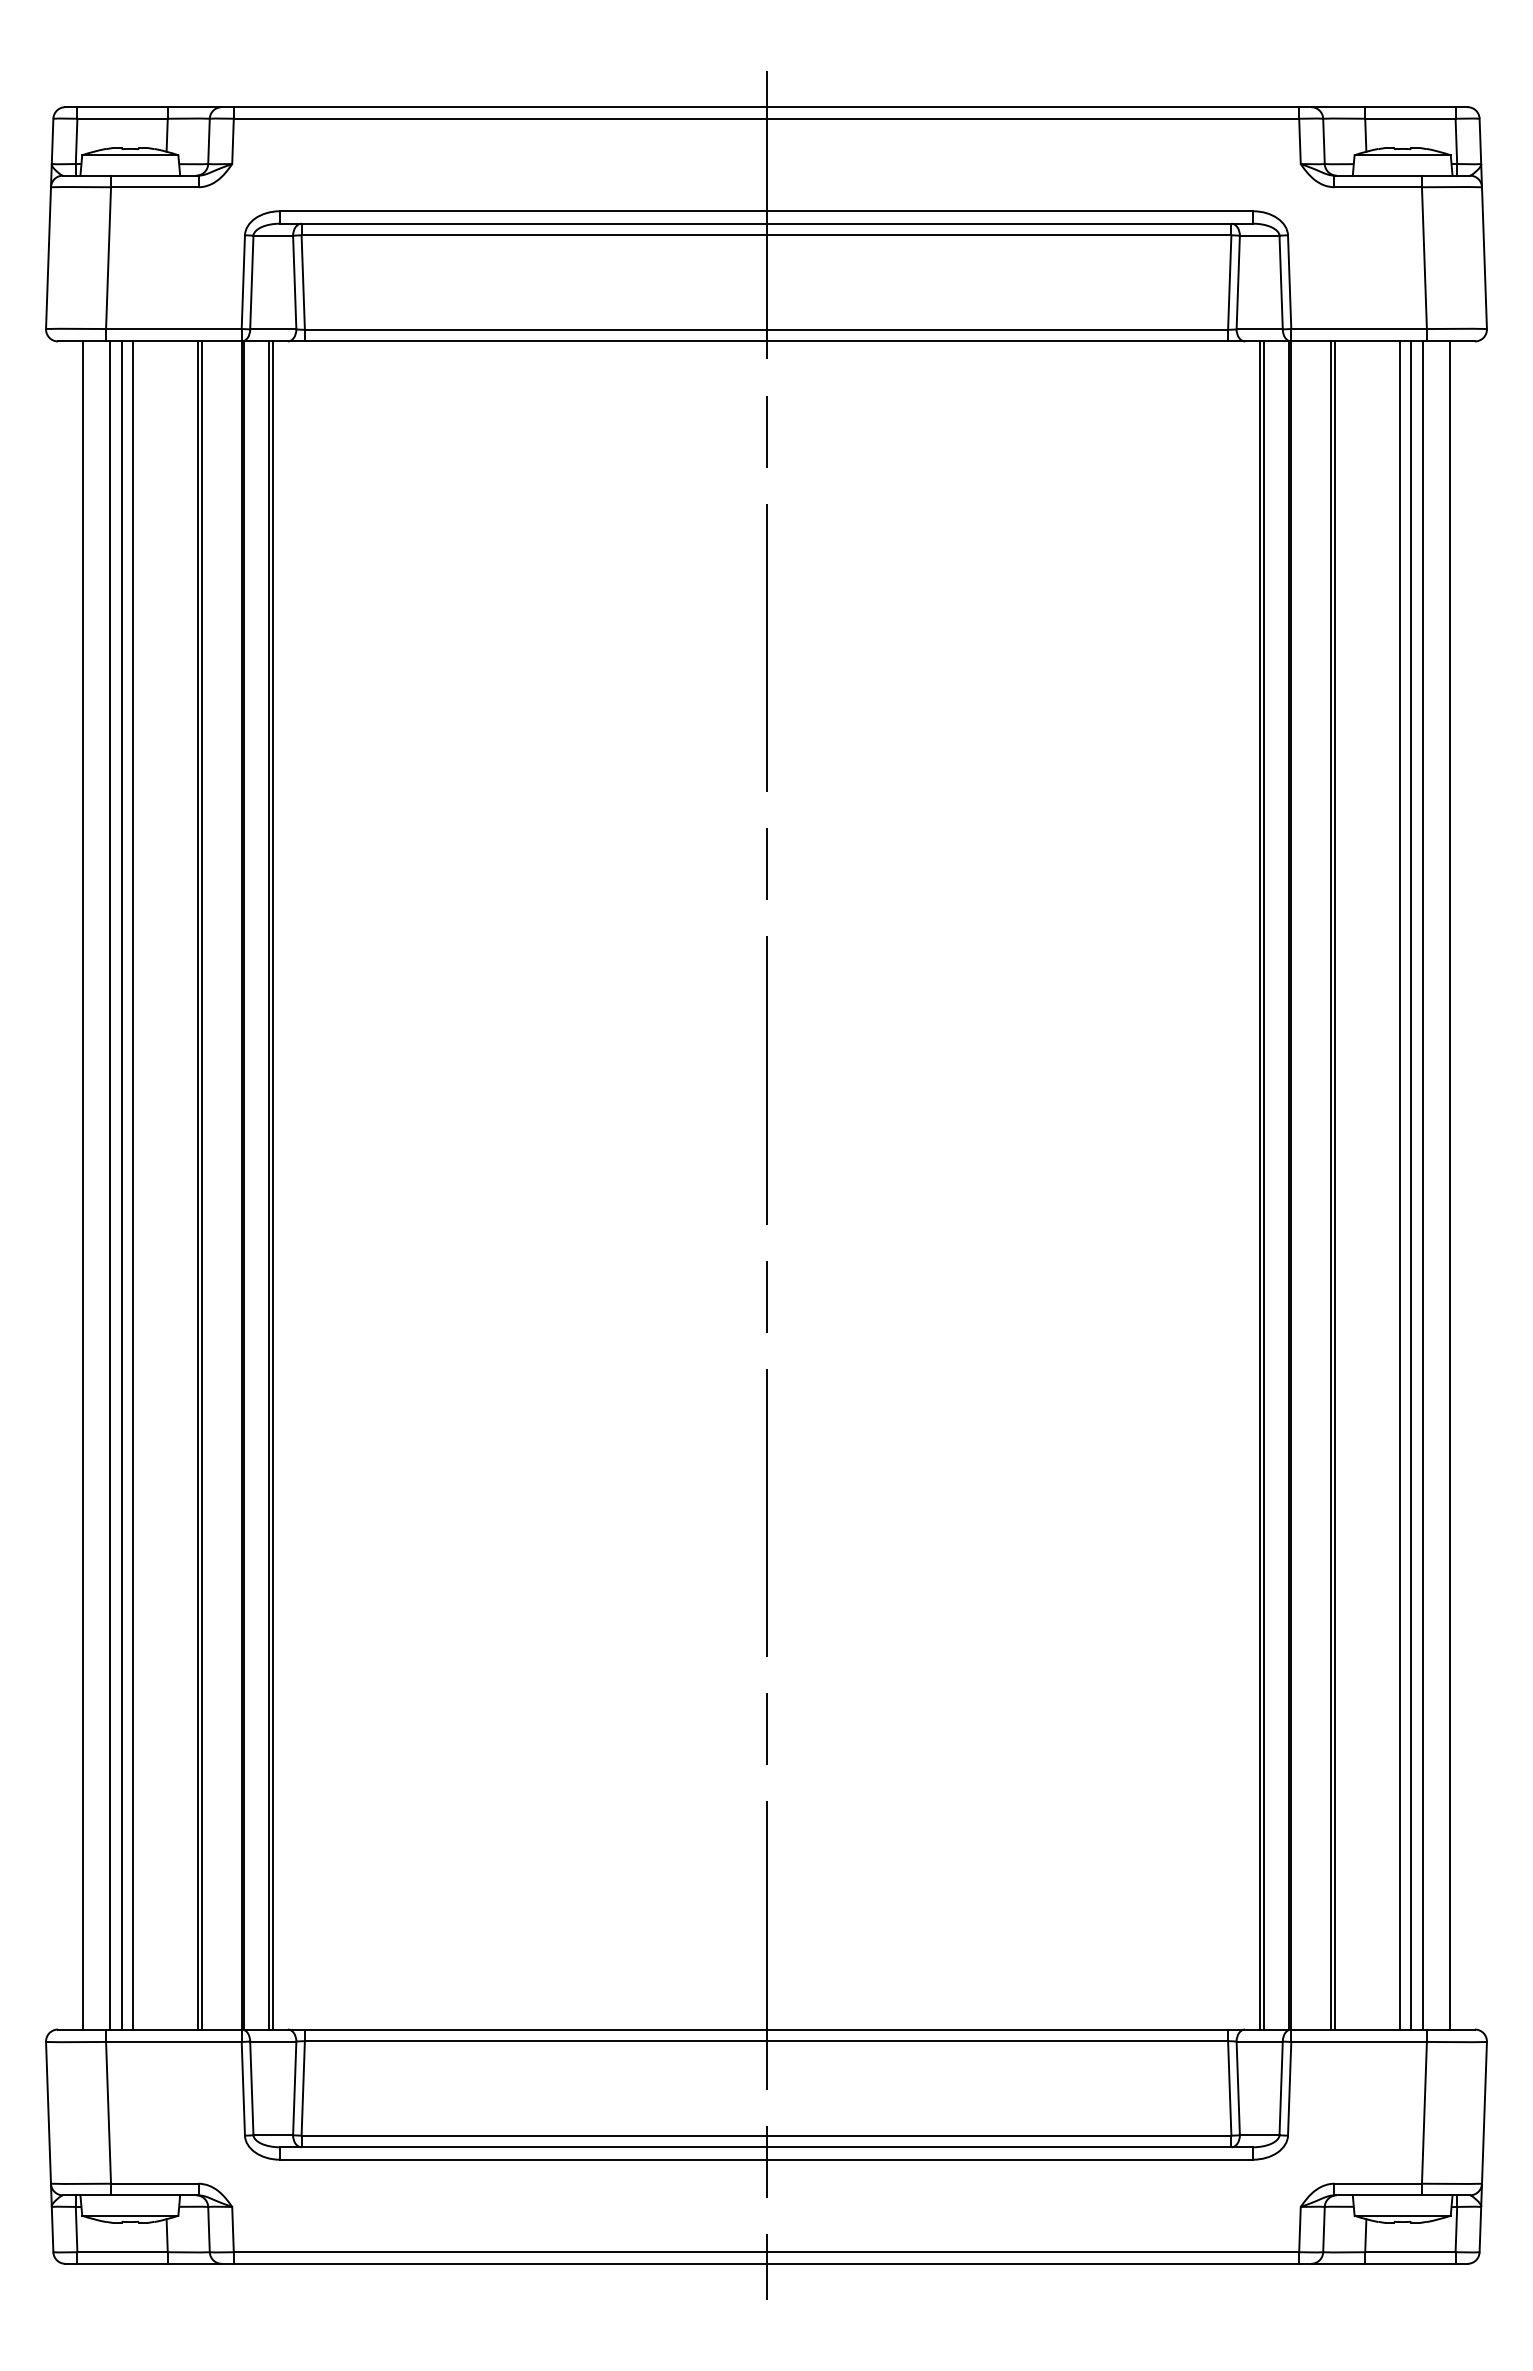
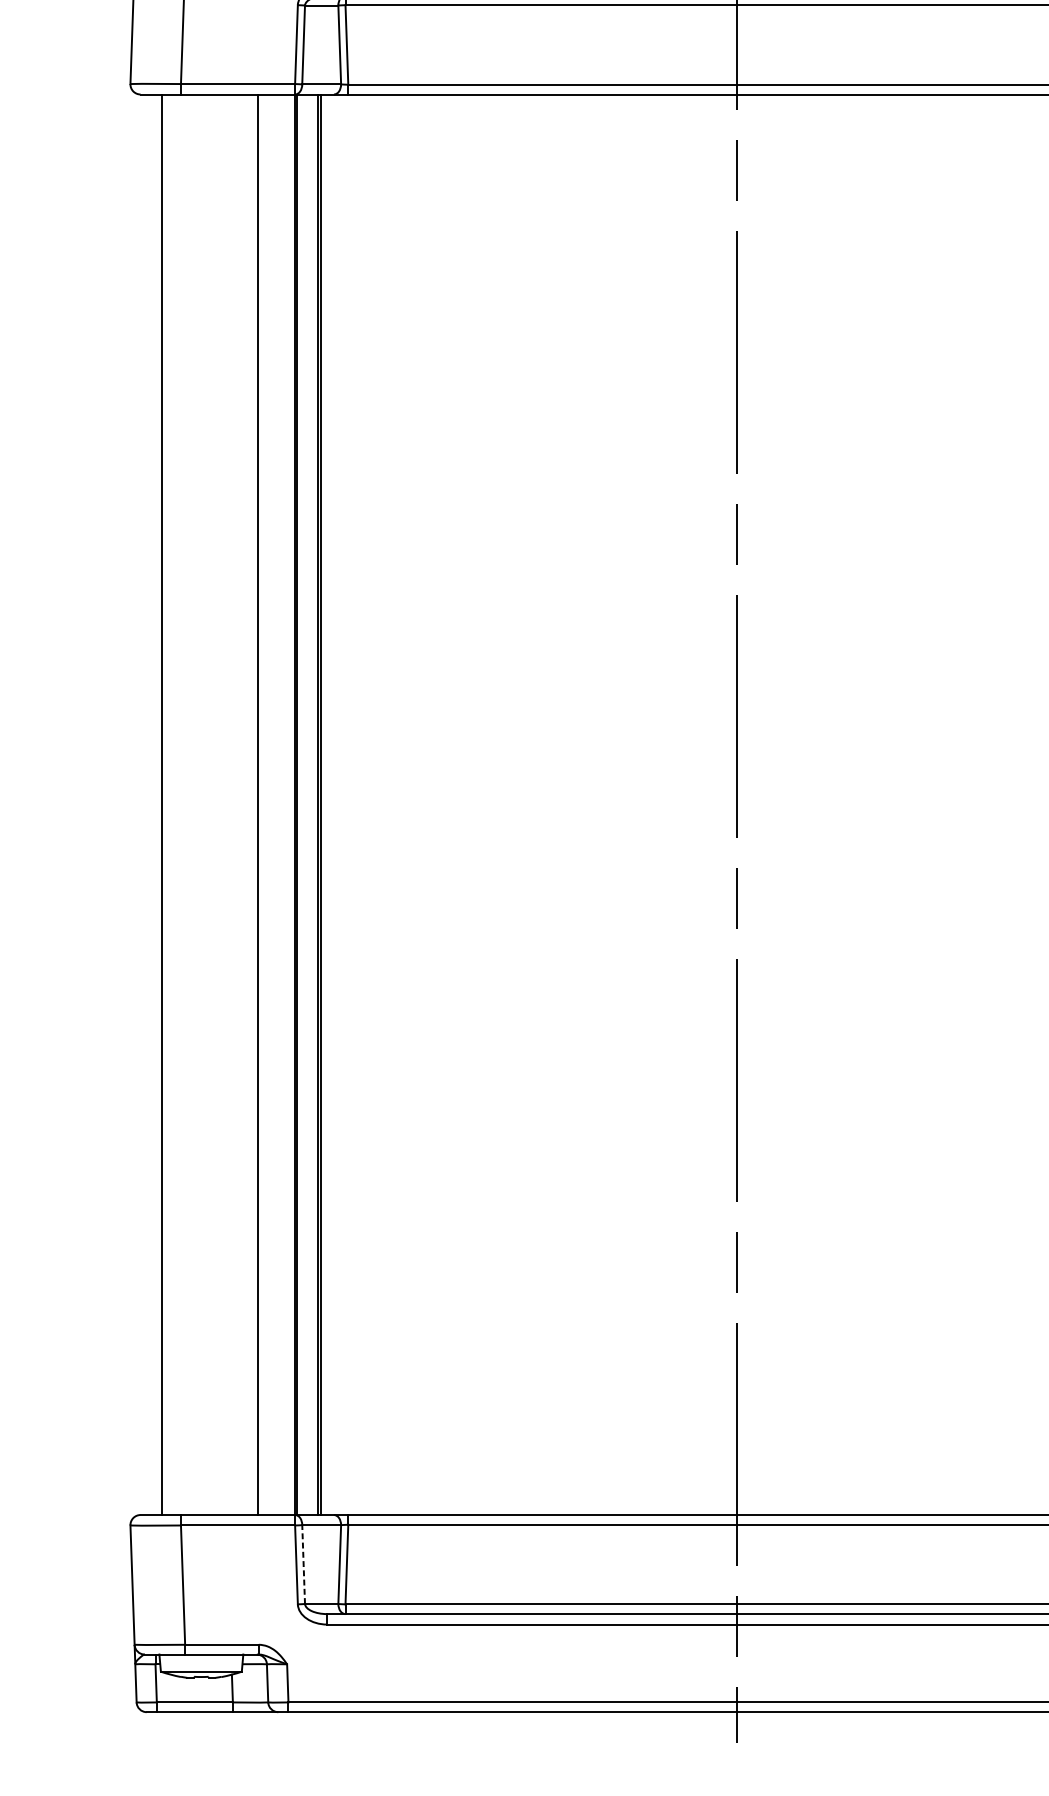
line: (110, 1185) -> (184, 804), removed
line: (121, 1185) -> (193, 804), removed
line: (132, 1185) -> (203, 804), removed
line: (202, 1185) -> (262, 804), removed
line: (251, 2088) -> (303, 1564), solid -> dashed

